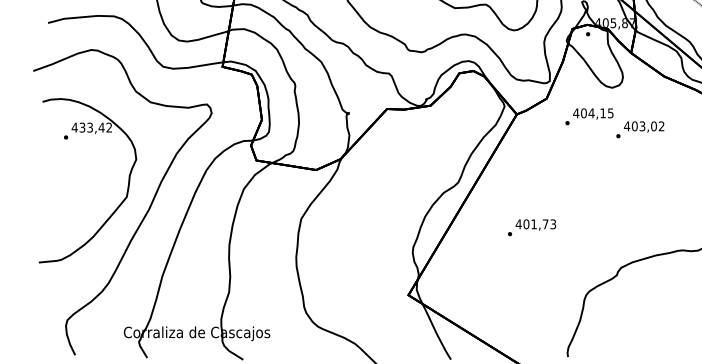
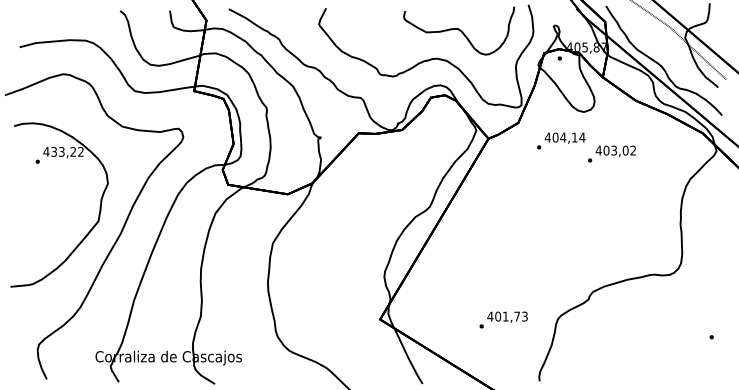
text: (610, 113) -> (582, 137), 404,15 -> 404,14
text: (101, 127) -> (73, 151), 433,42 -> 433,22
text: (531, 227) -> (503, 319), moved

